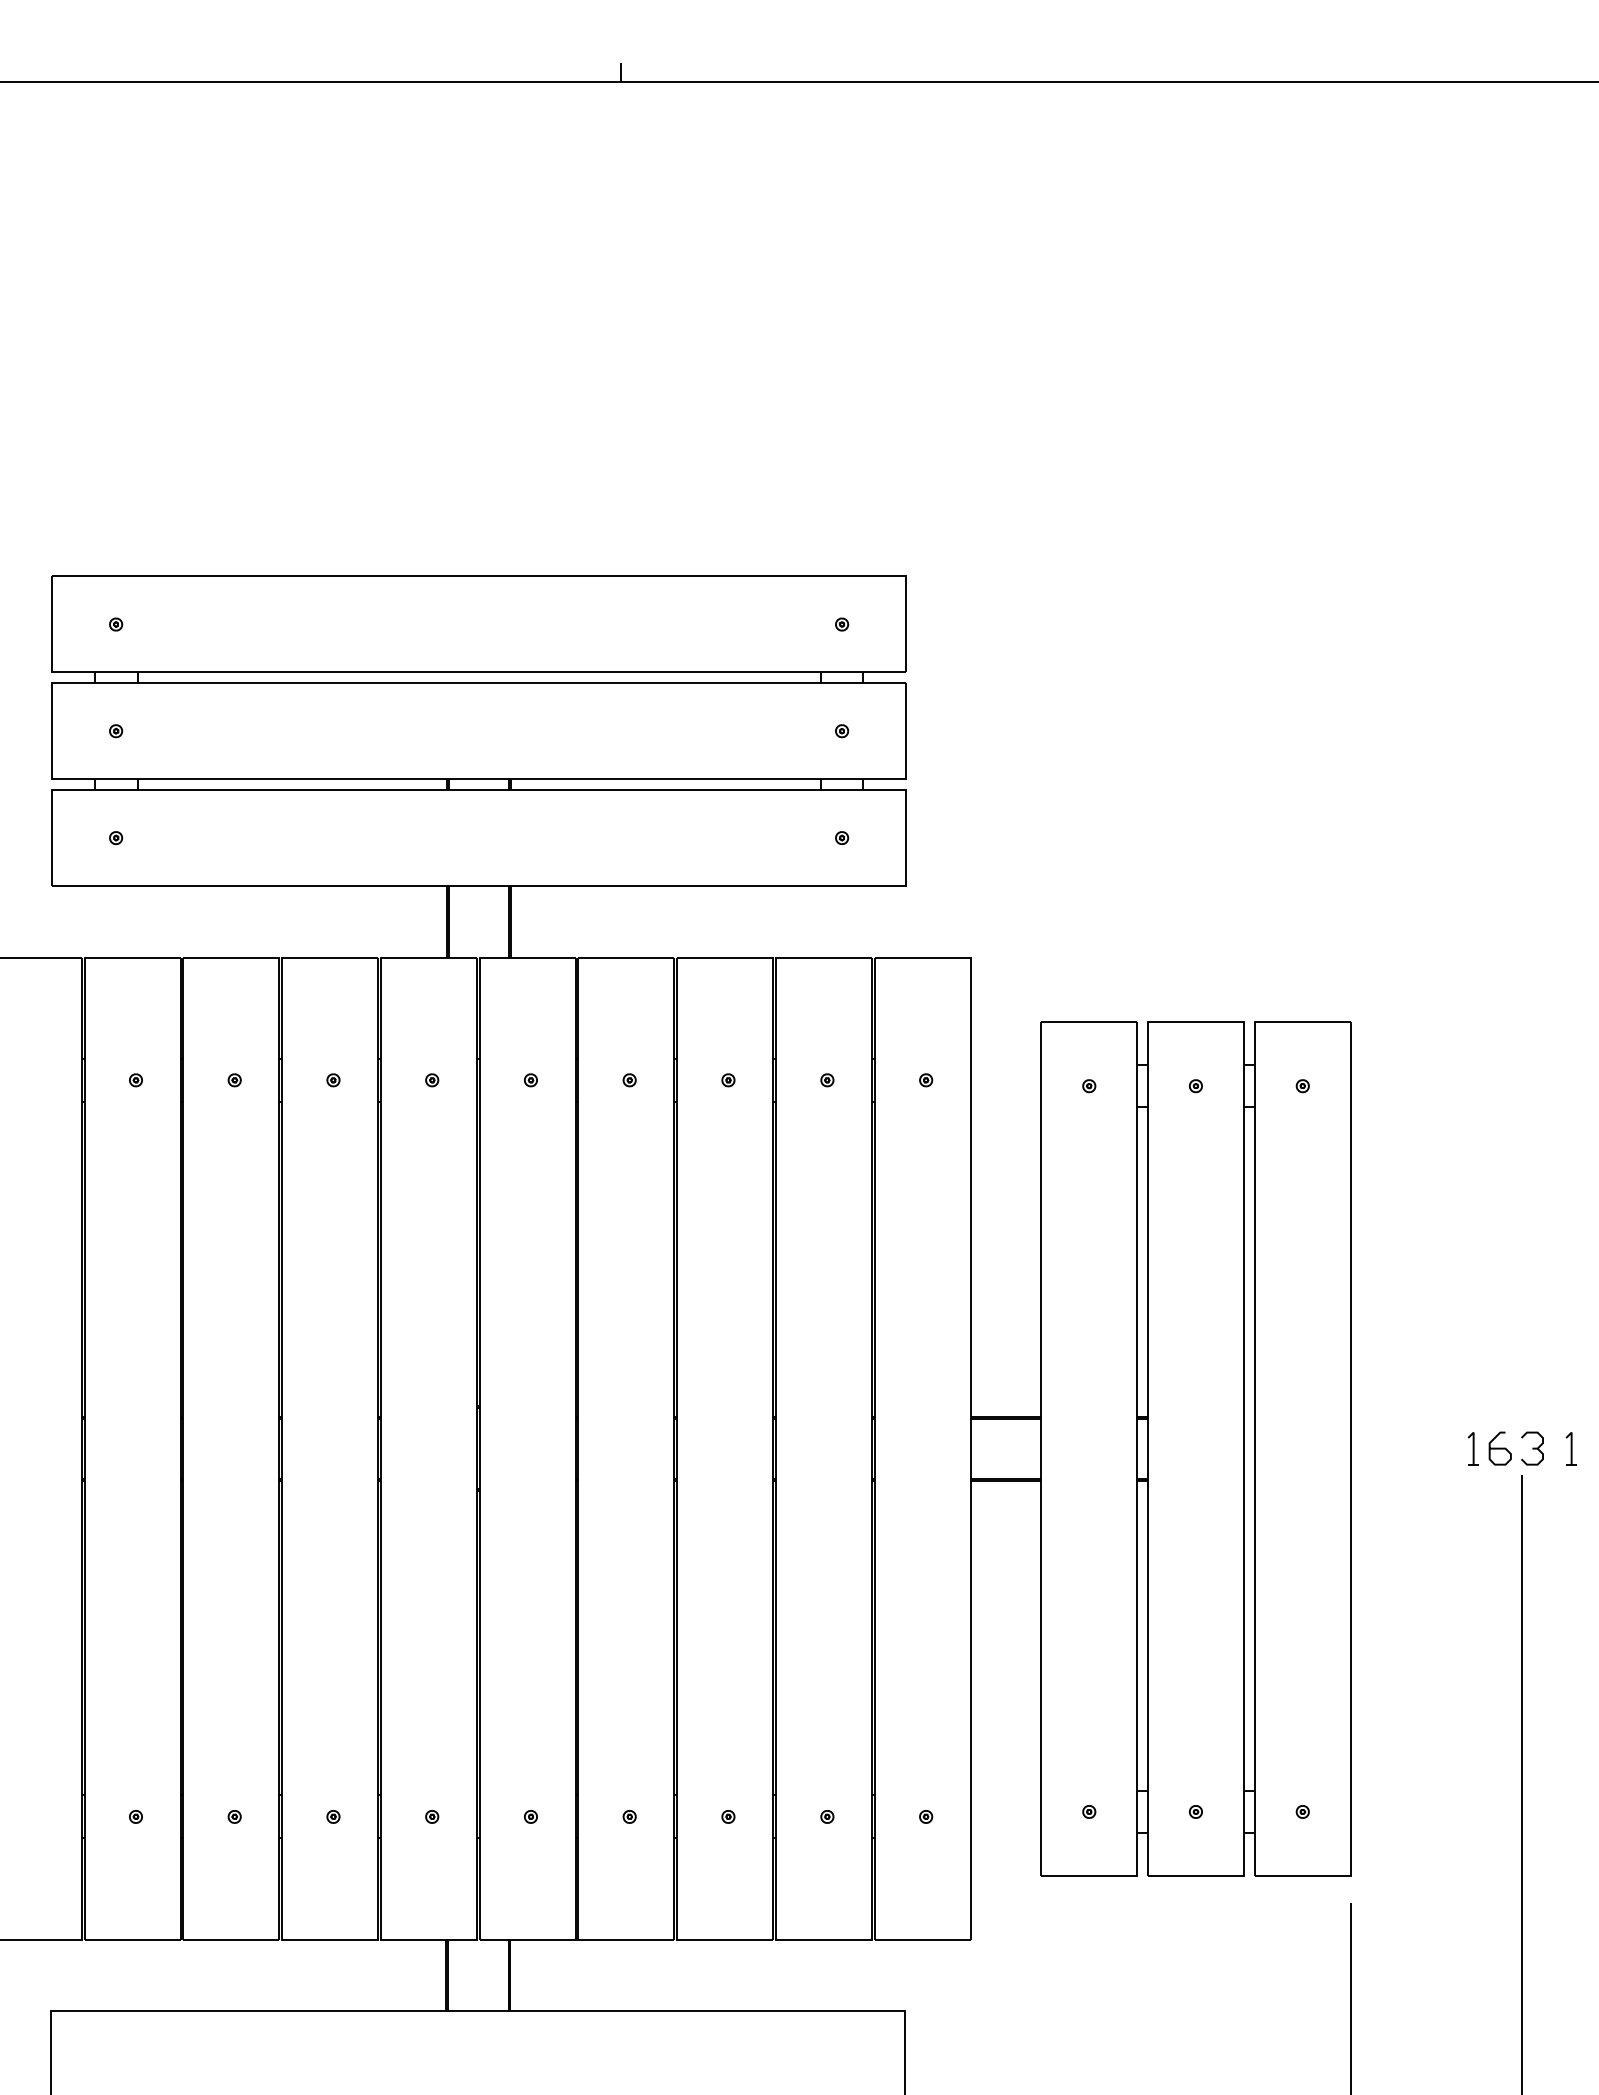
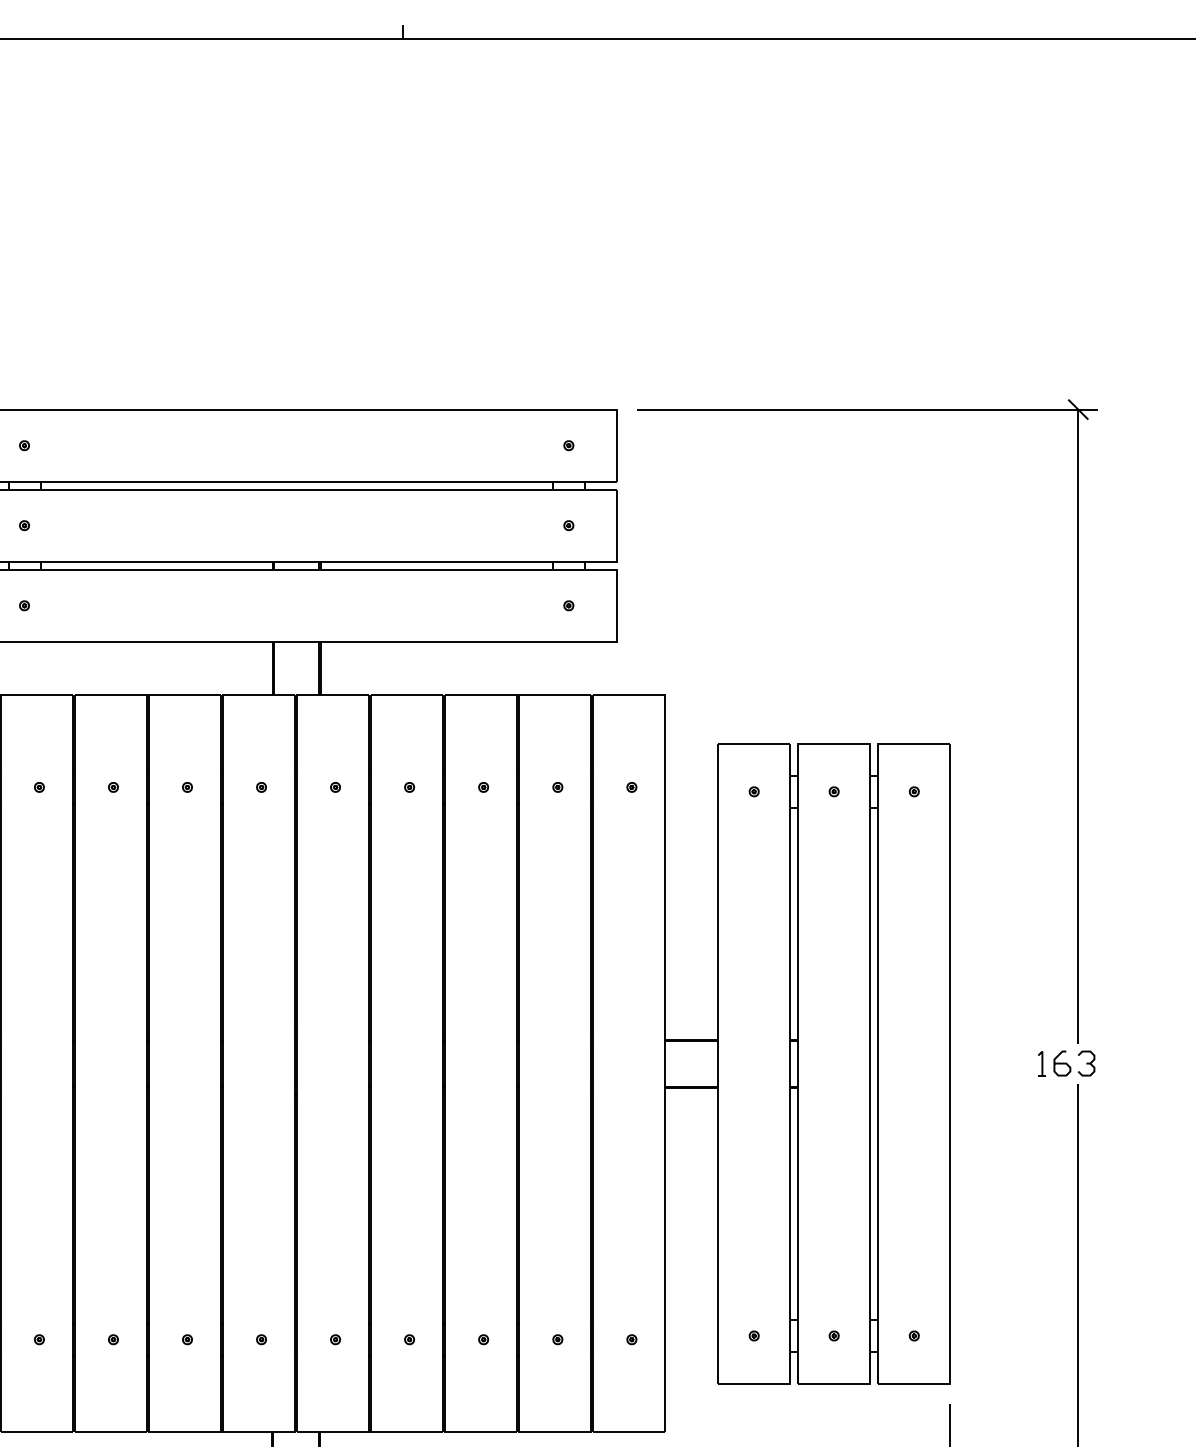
part: (1521, 991) -> (1078, 720), added
part: (1570, 1448) -> (1115, 1063), removed

